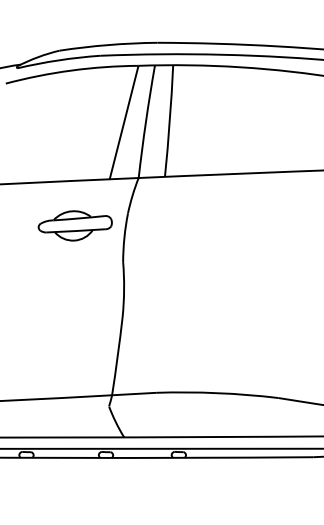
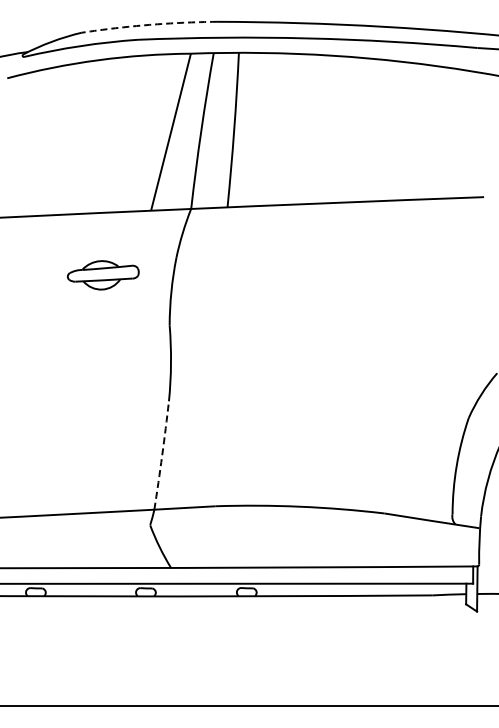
arc: (108, 44) -> (149, 24), solid -> dashed
part: (74, 226) -> (102, 275), size x0.7
arc: (117, 356) -> (162, 455), solid -> dashed

